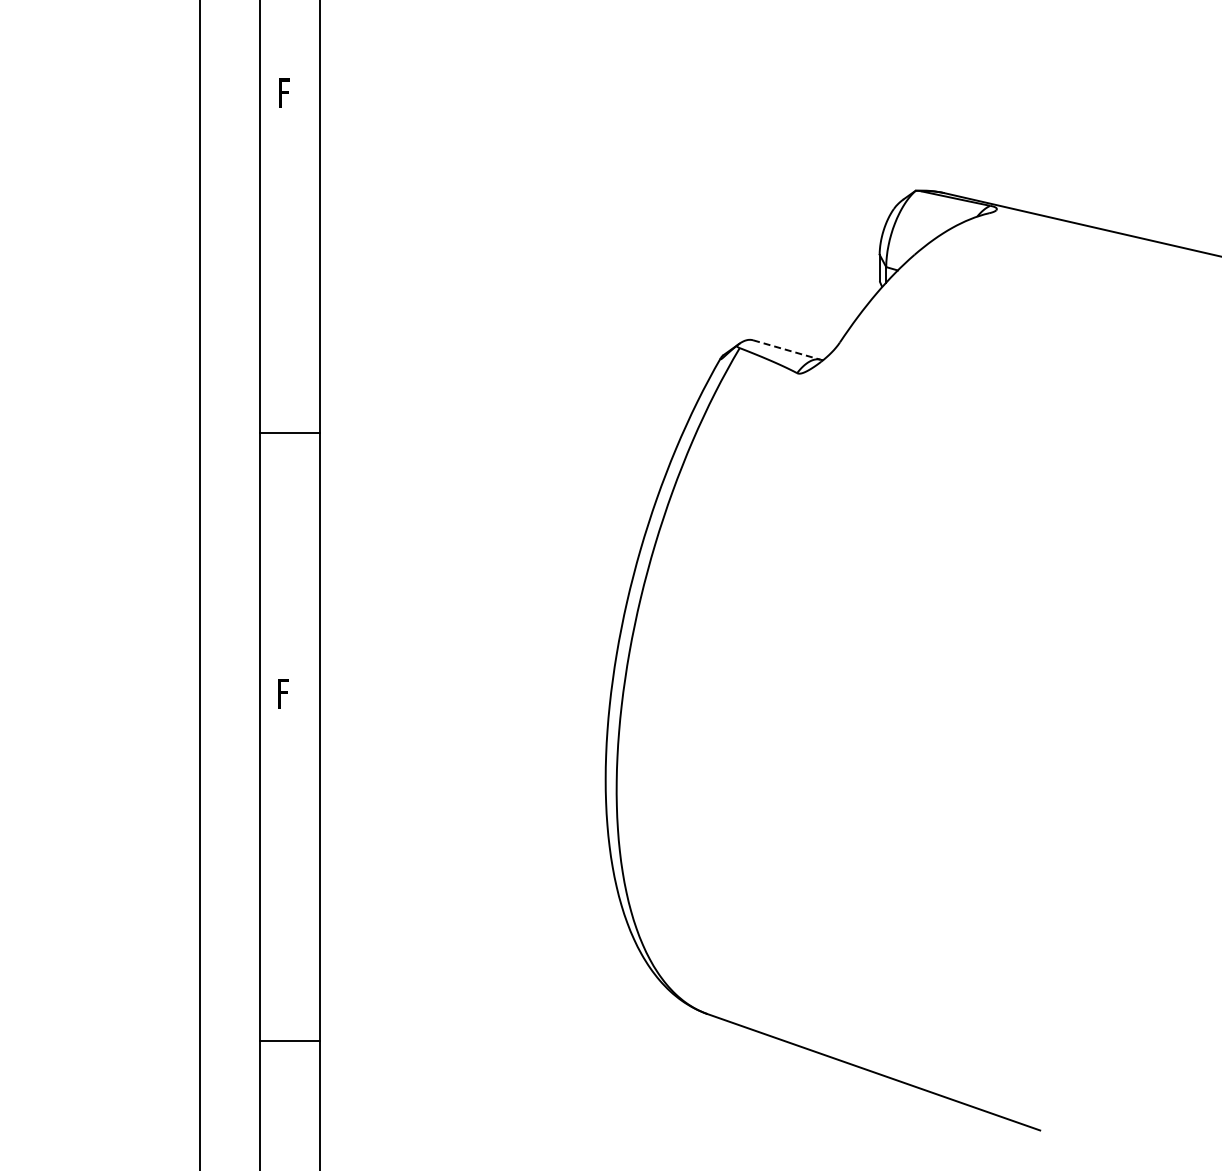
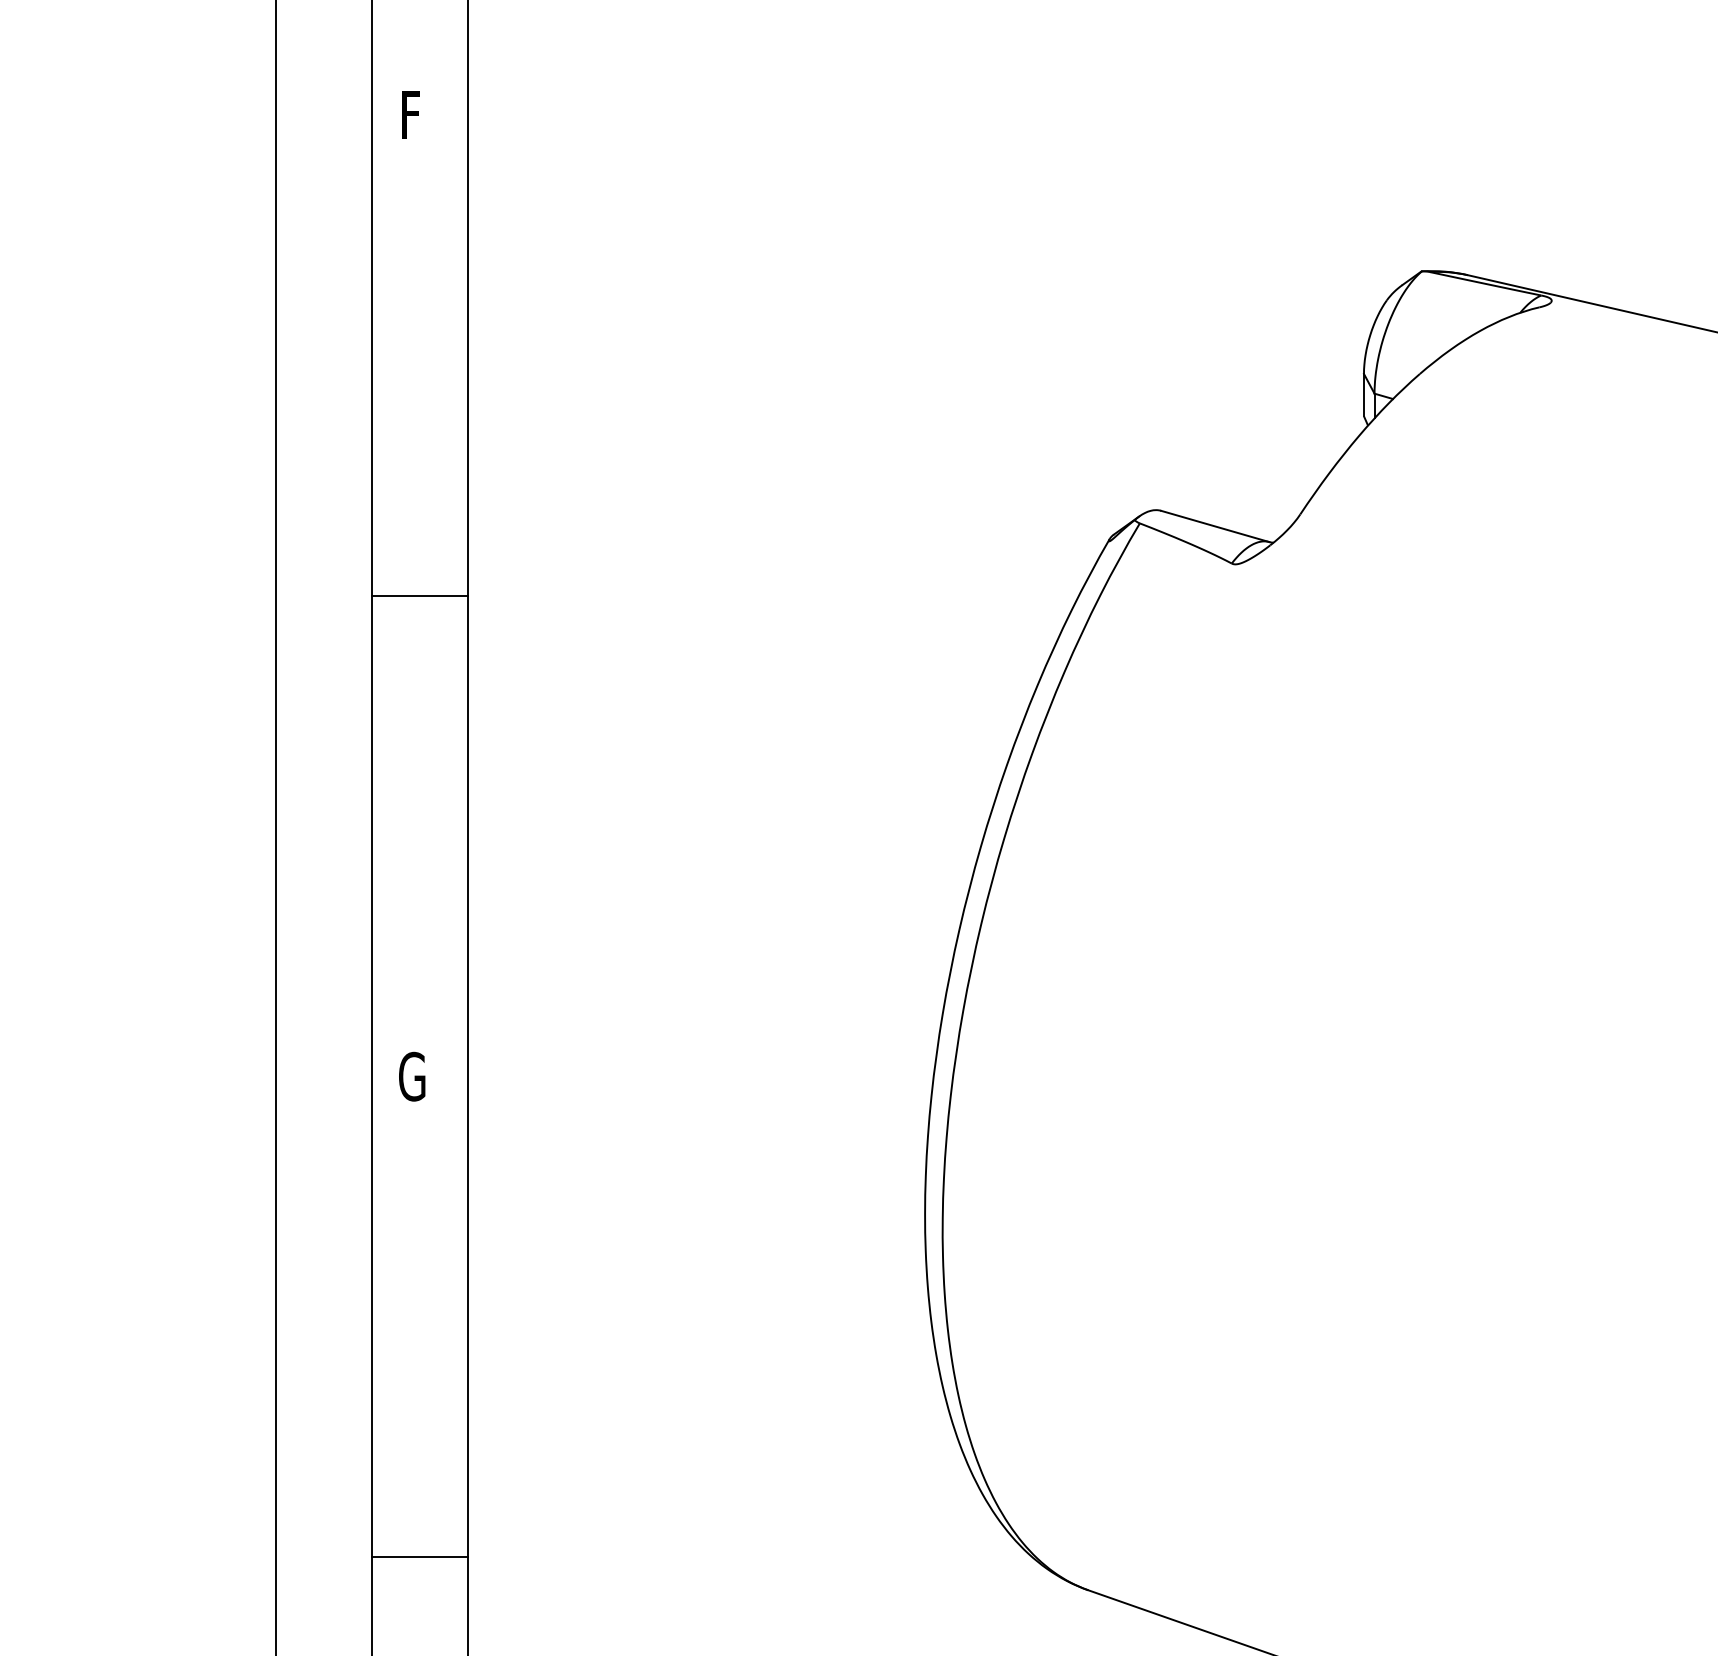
line: (787, 350) -> (1216, 527), dashed -> solid
line: (290, 433) -> (420, 596), moved
text: (285, 693) -> (412, 1076), F -> G
line: (290, 1040) -> (420, 1557), moved

